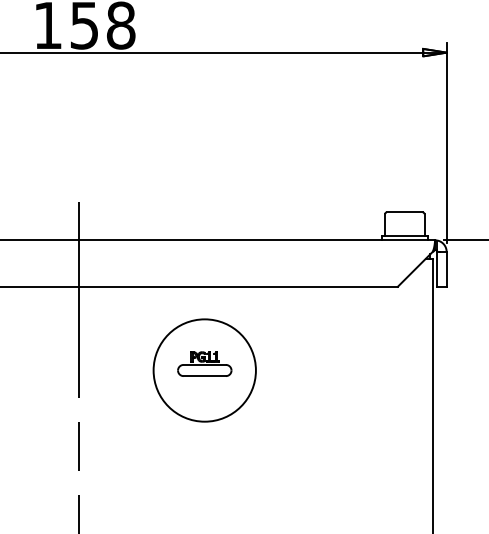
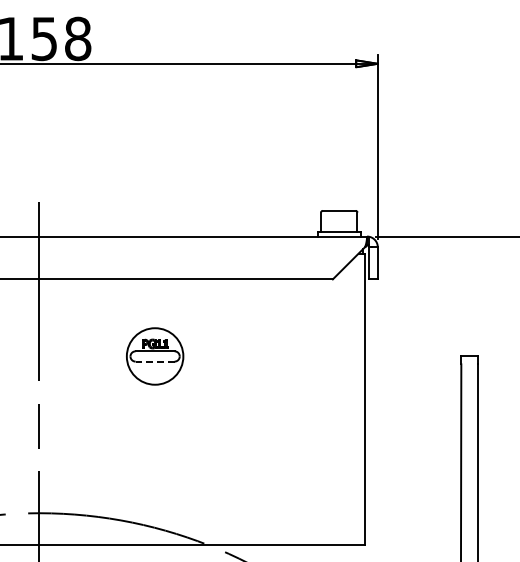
circle: (205, 370) -> (155, 356), size x0.6
line: (204, 375) -> (154, 361), solid -> dashed

